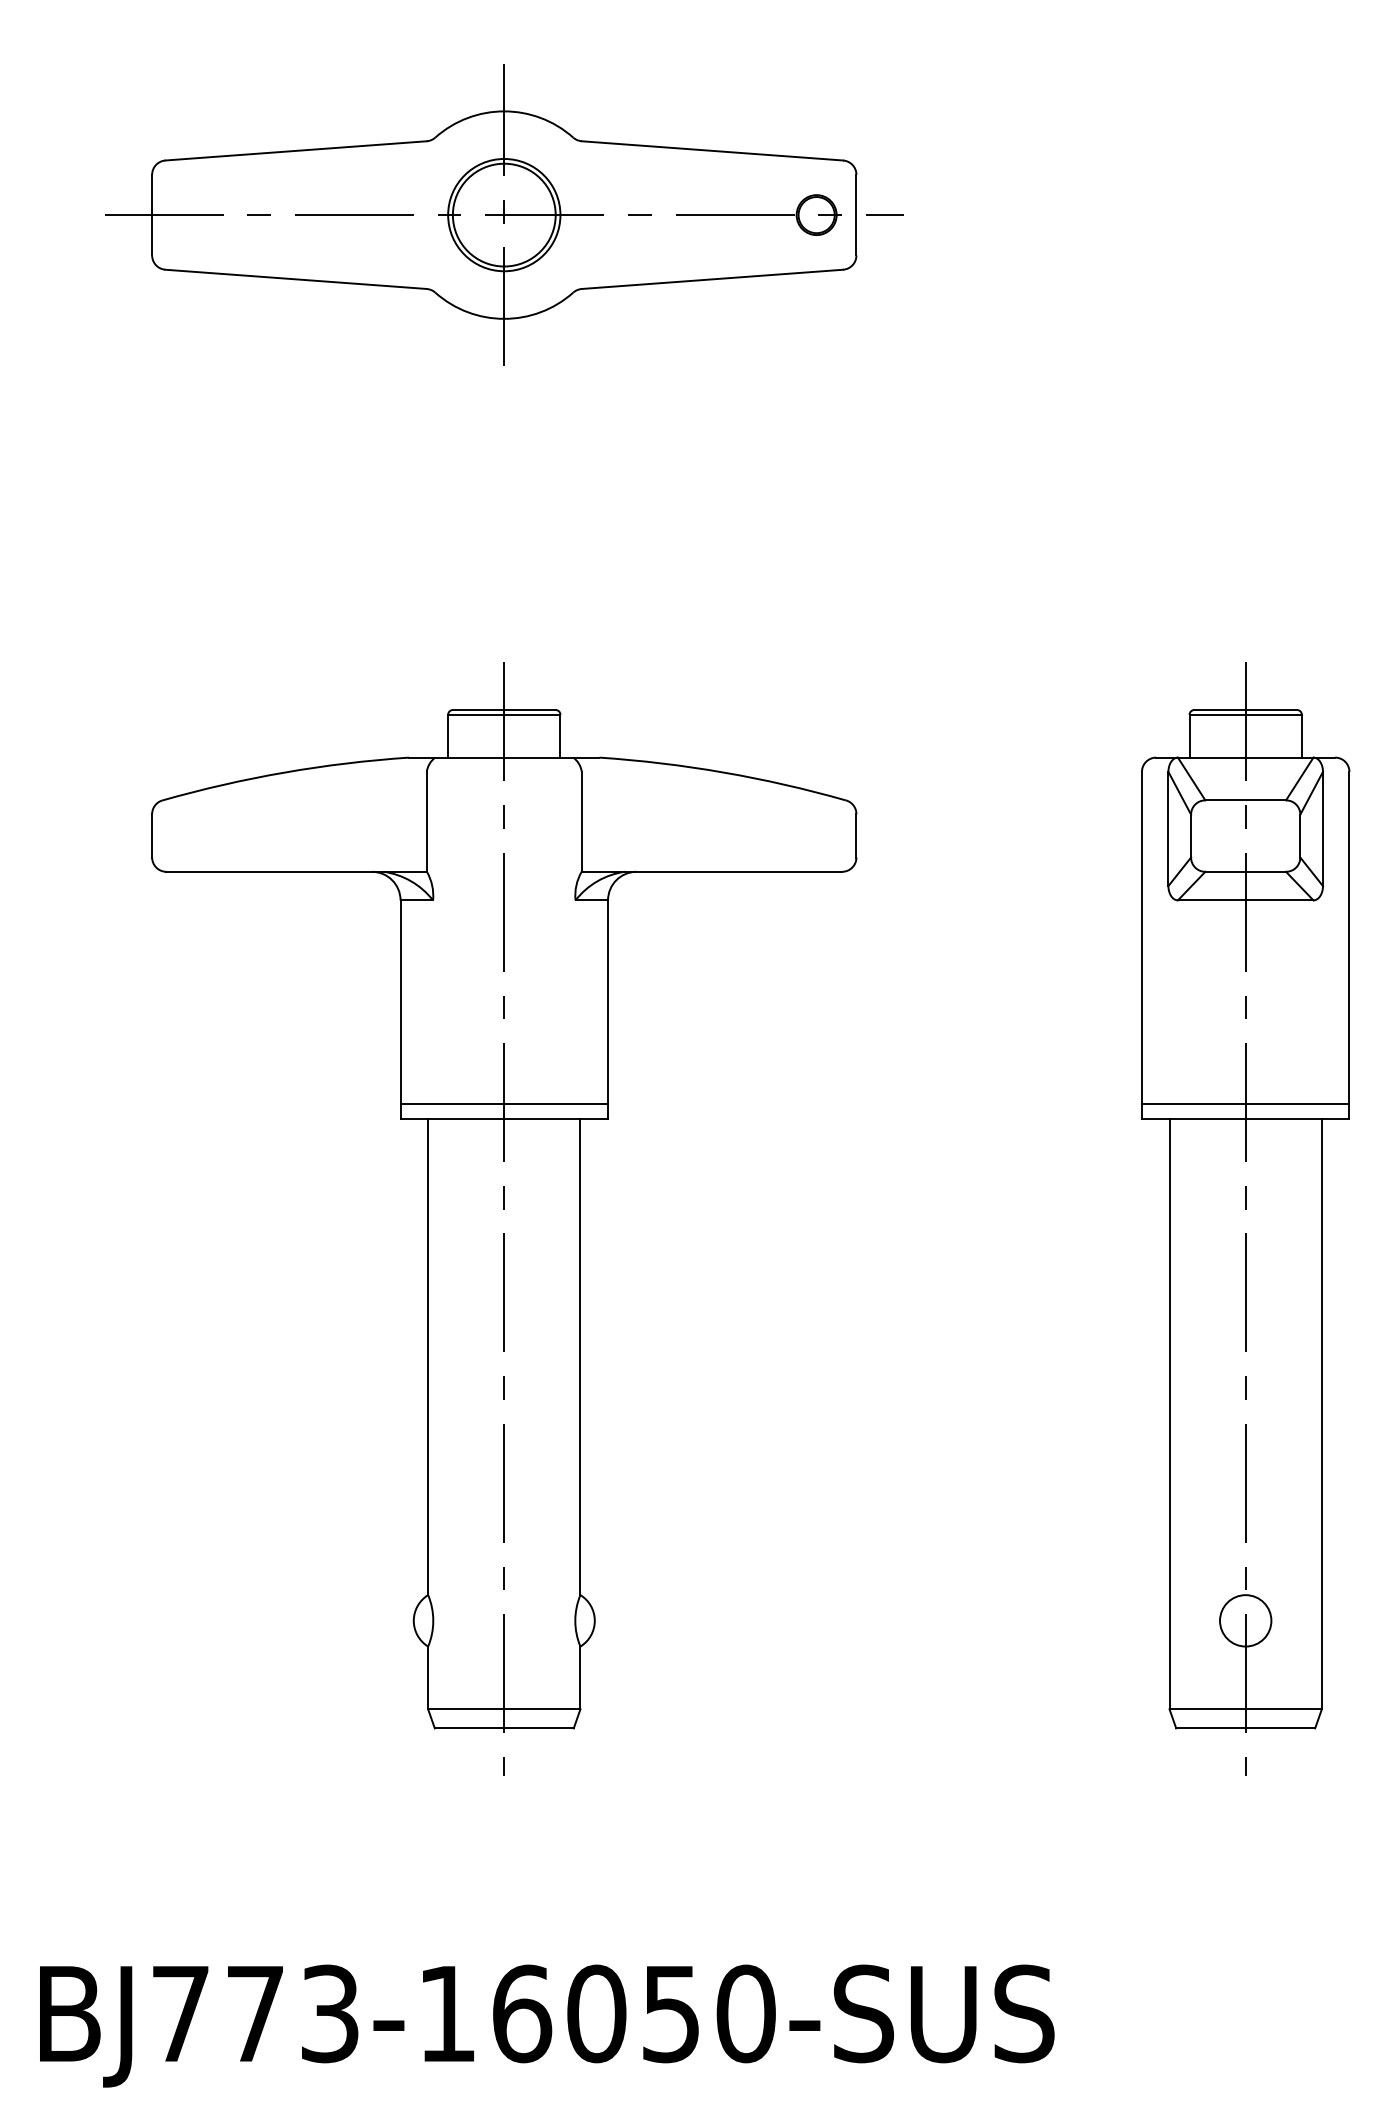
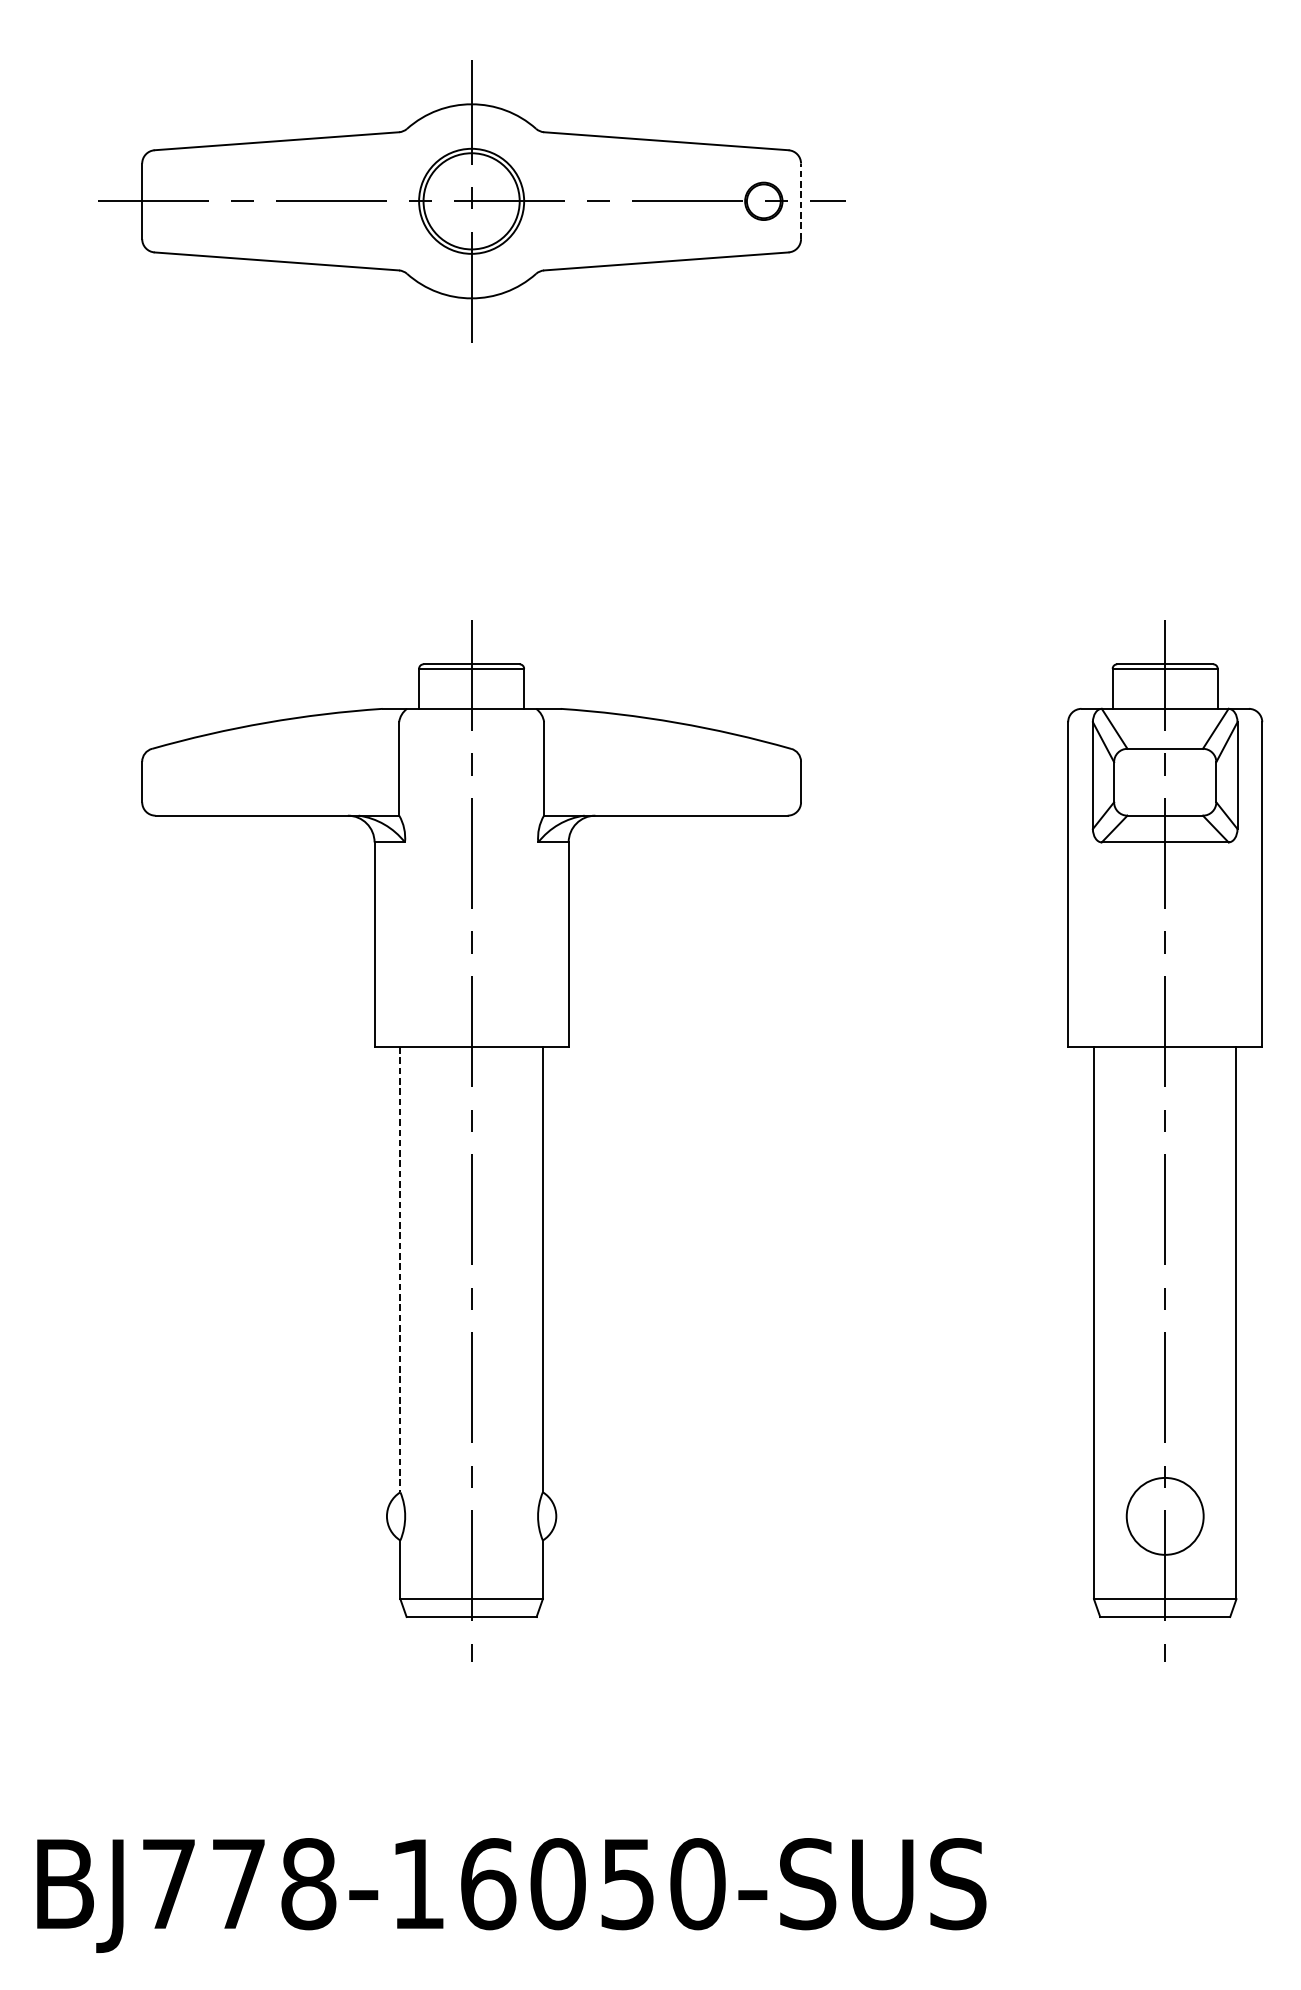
line: (856, 214) -> (801, 200), solid -> dashed
line: (504, 1103) -> (471, 1032), removed
line: (1245, 1103) -> (1165, 1032), removed
line: (428, 1357) -> (400, 1270), solid -> dashed
circle: (1245, 1620) -> (1165, 1516), size x1.6
text: (330, 2013) -> (309, 1883), BJ773-16050-SUS -> BJ778-16050-SUS

